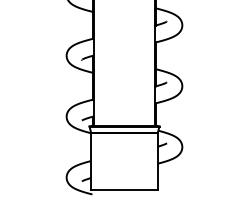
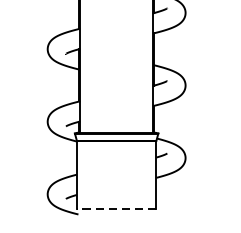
line: (124, 189) -> (116, 208), solid -> dashed

